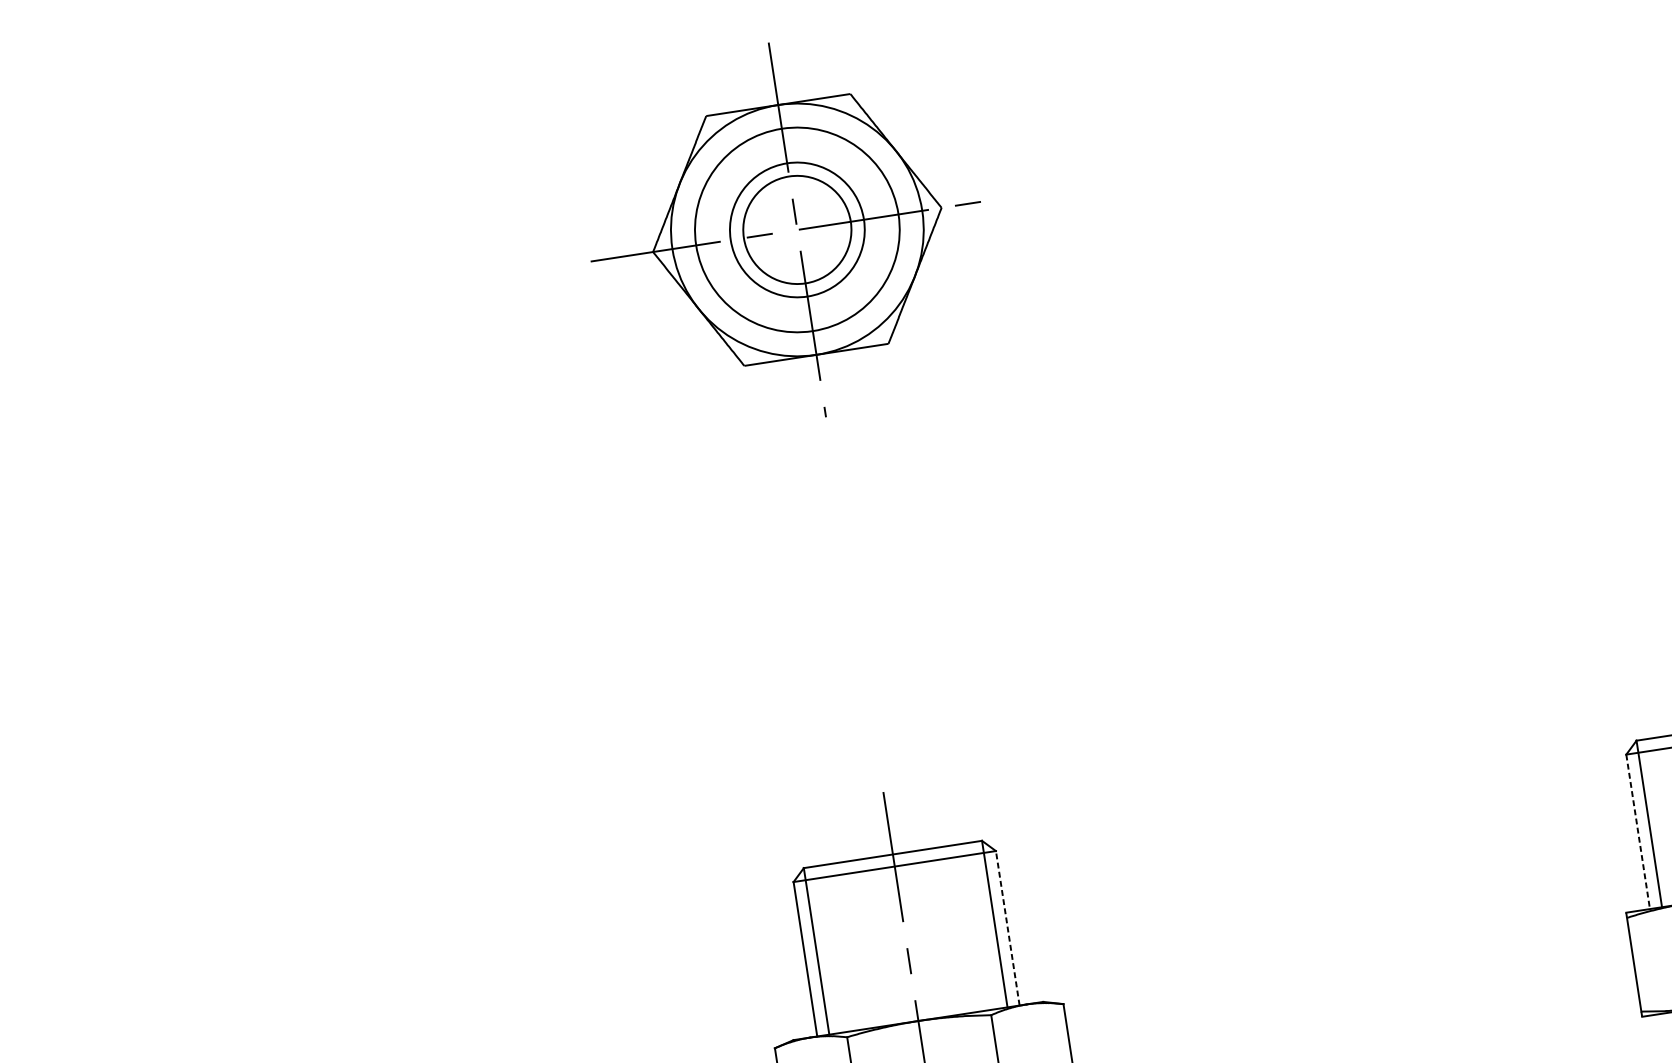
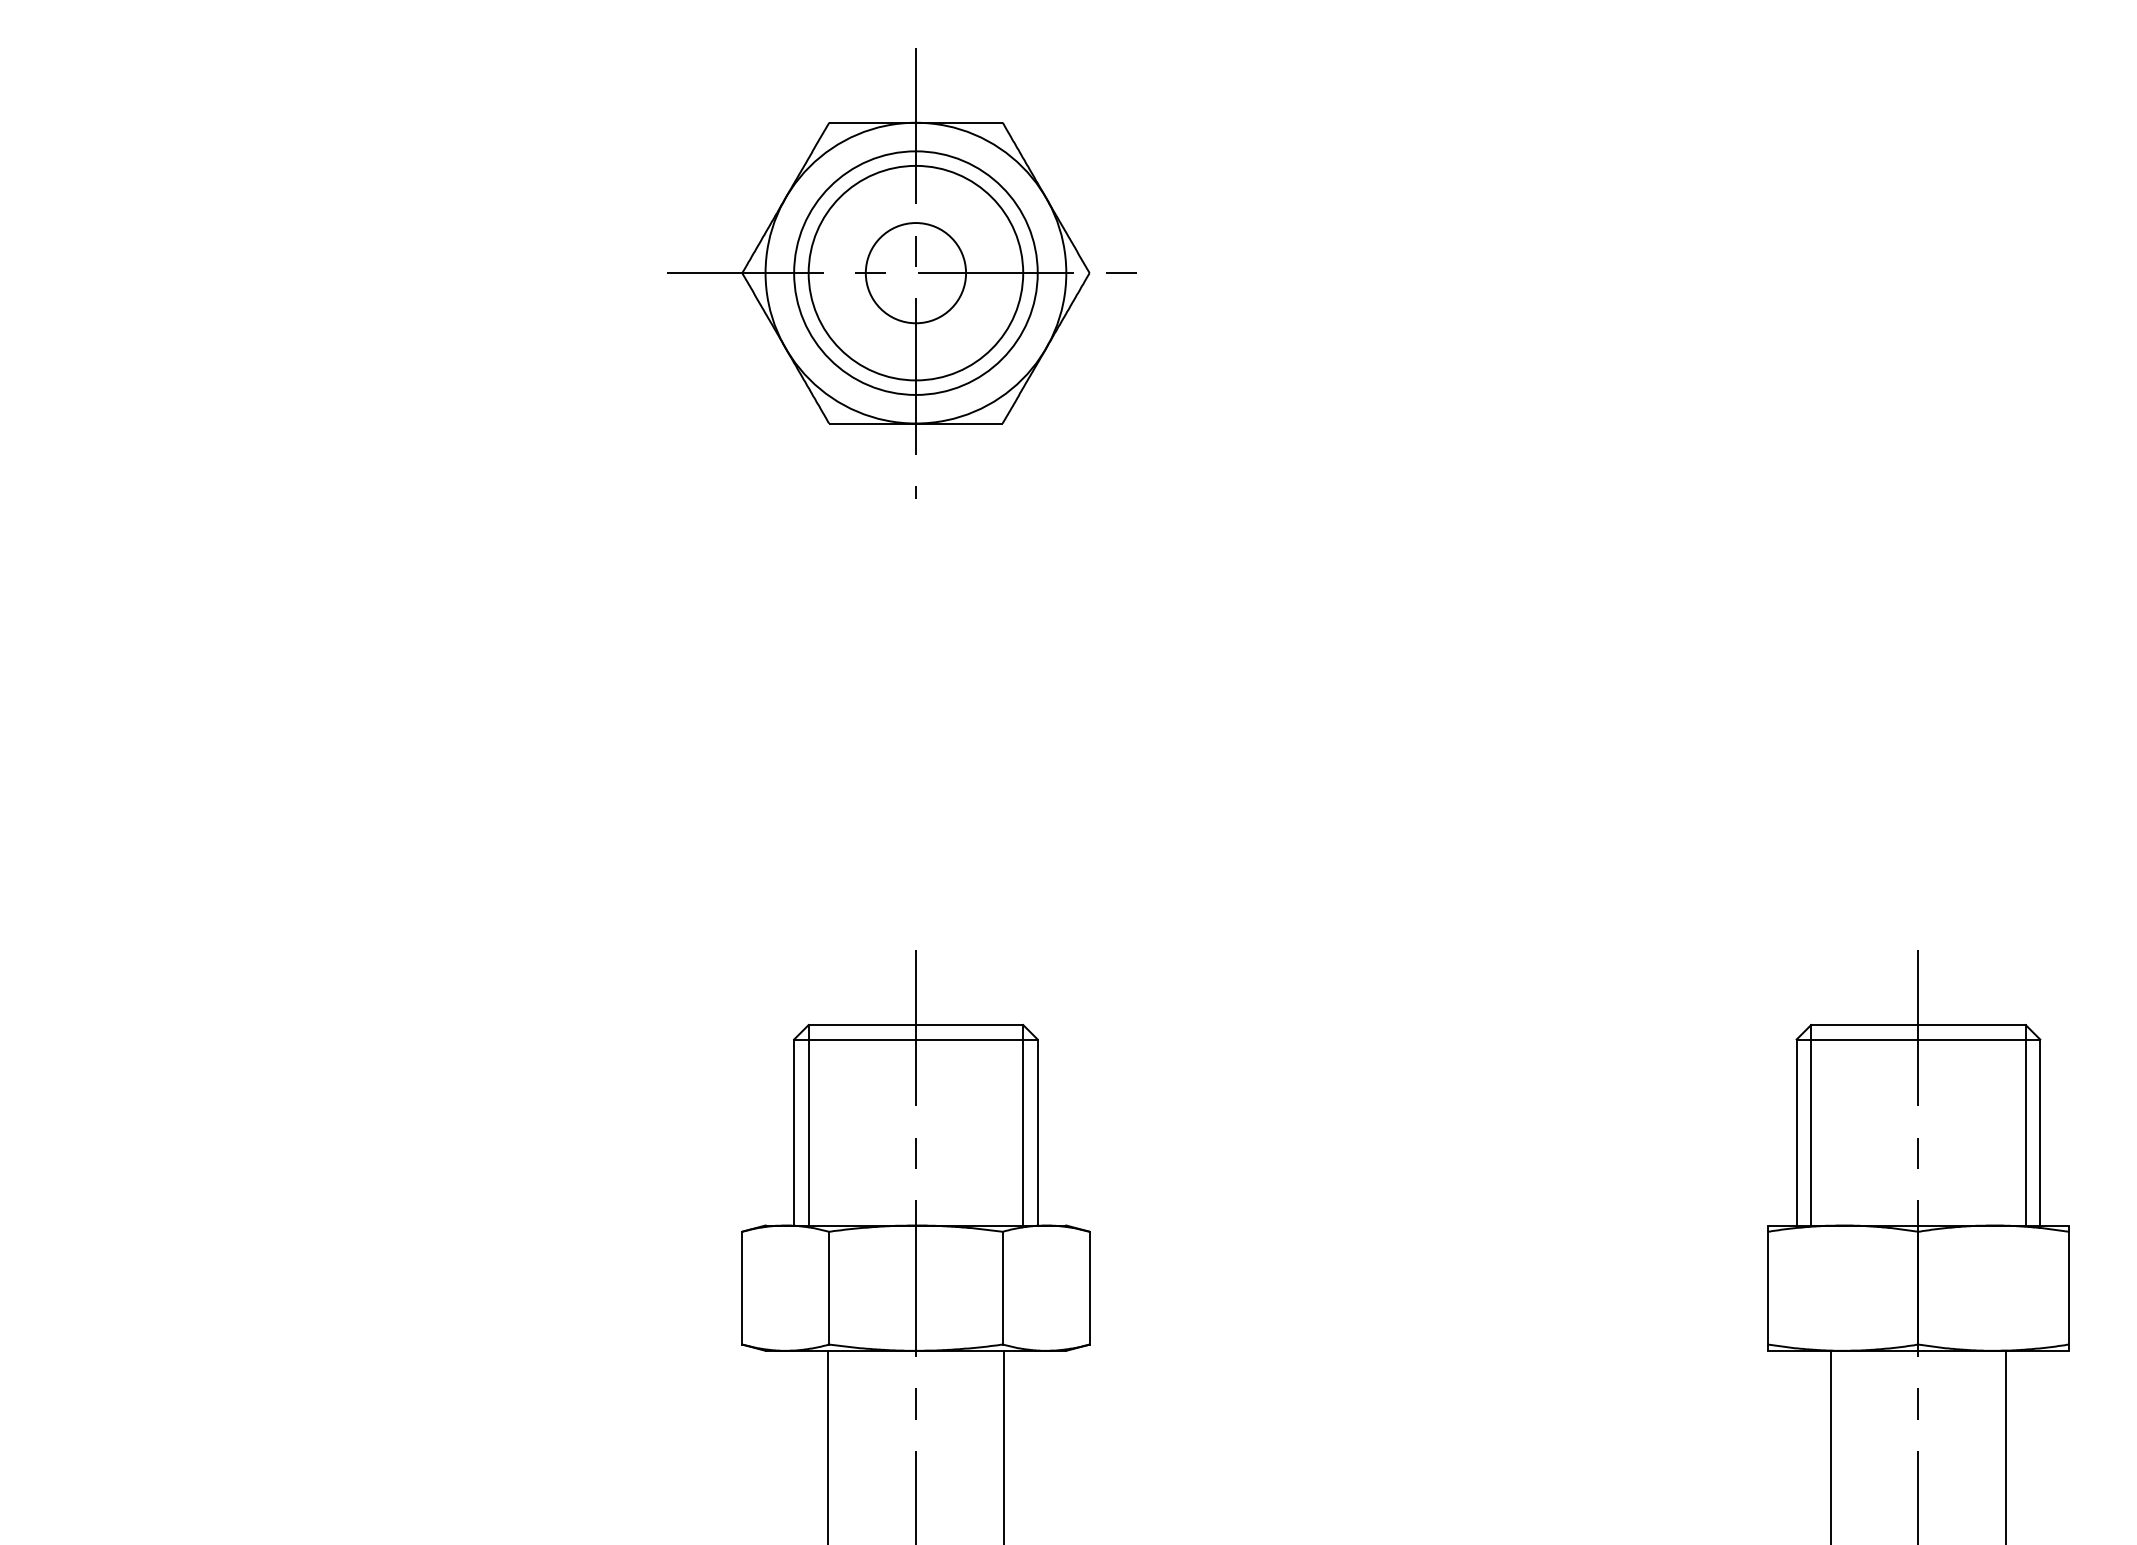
circle: (796, 229) -> (915, 272), size x1.67
circle: (797, 230) -> (915, 273), size x0.62
line: (1638, 831) -> (1796, 1132), dashed -> solid
line: (1007, 928) -> (1037, 1132), dashed -> solid

